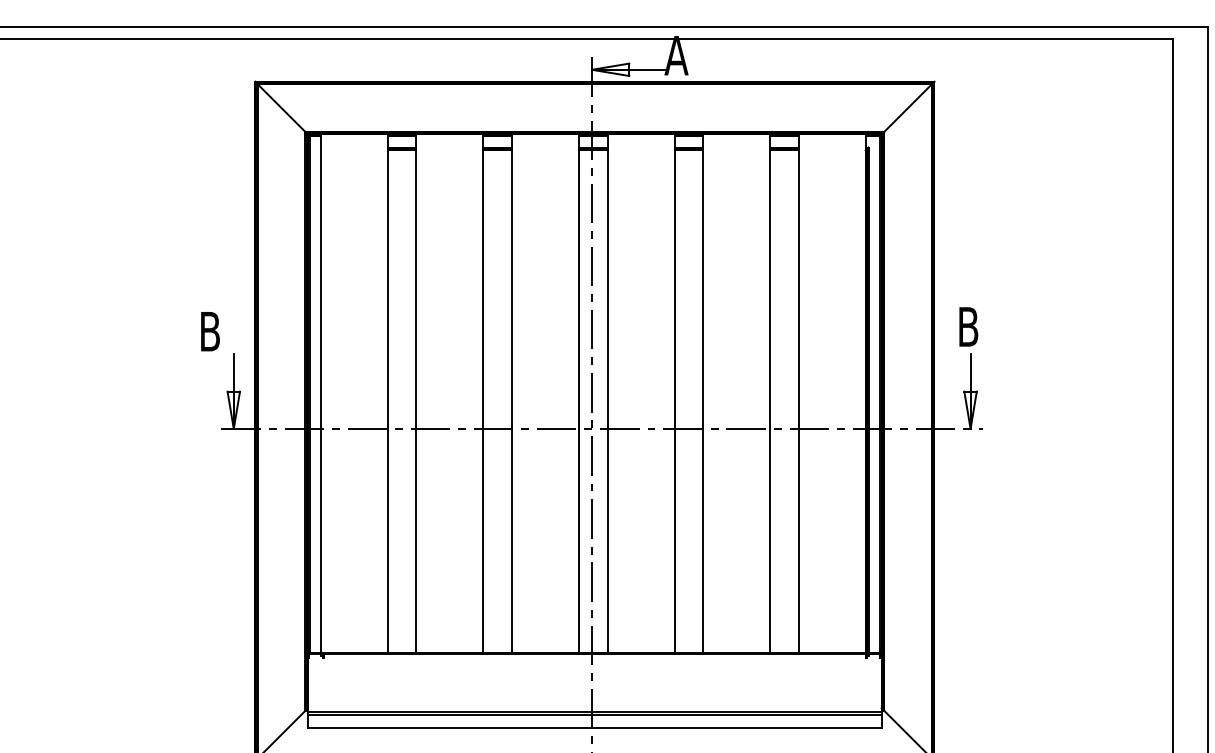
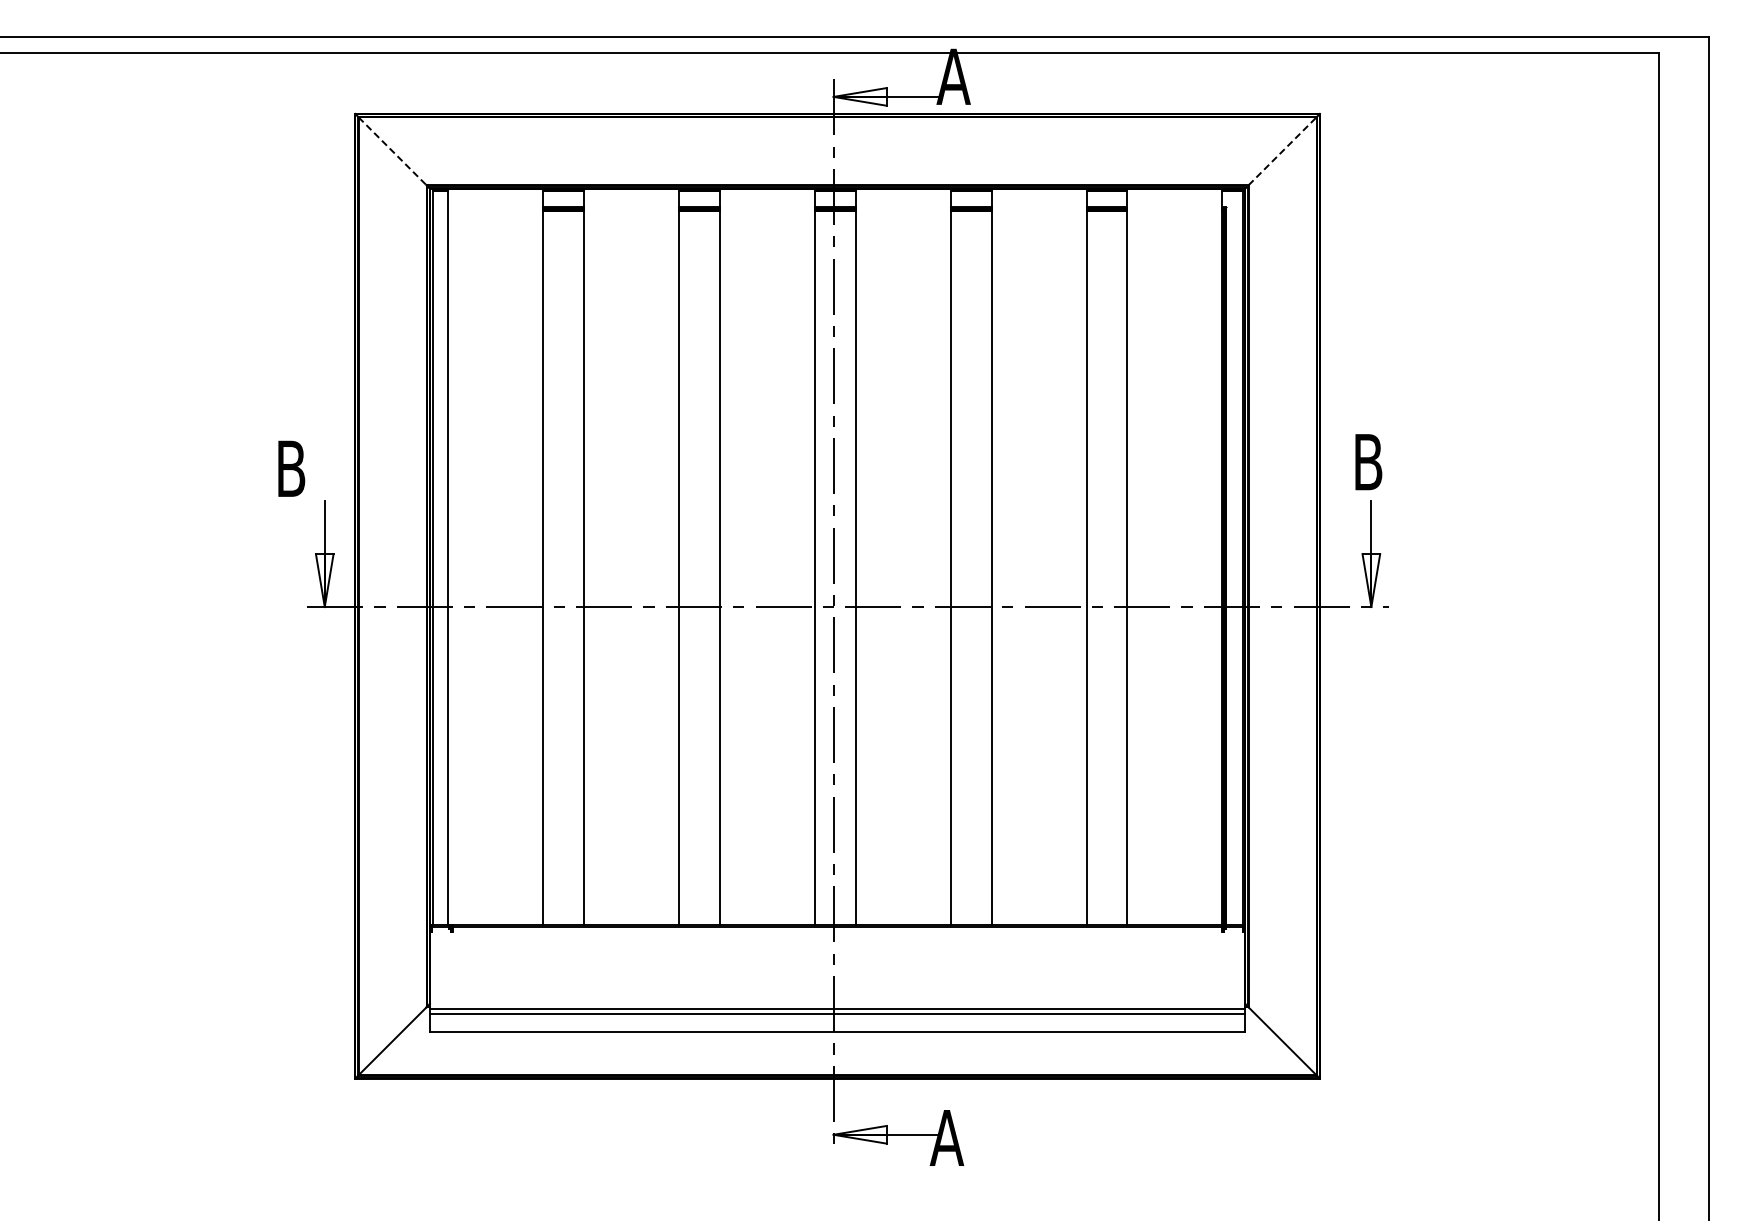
line: (908, 107) -> (1282, 150), solid -> dashed
line: (281, 108) -> (392, 151), solid -> dashed

